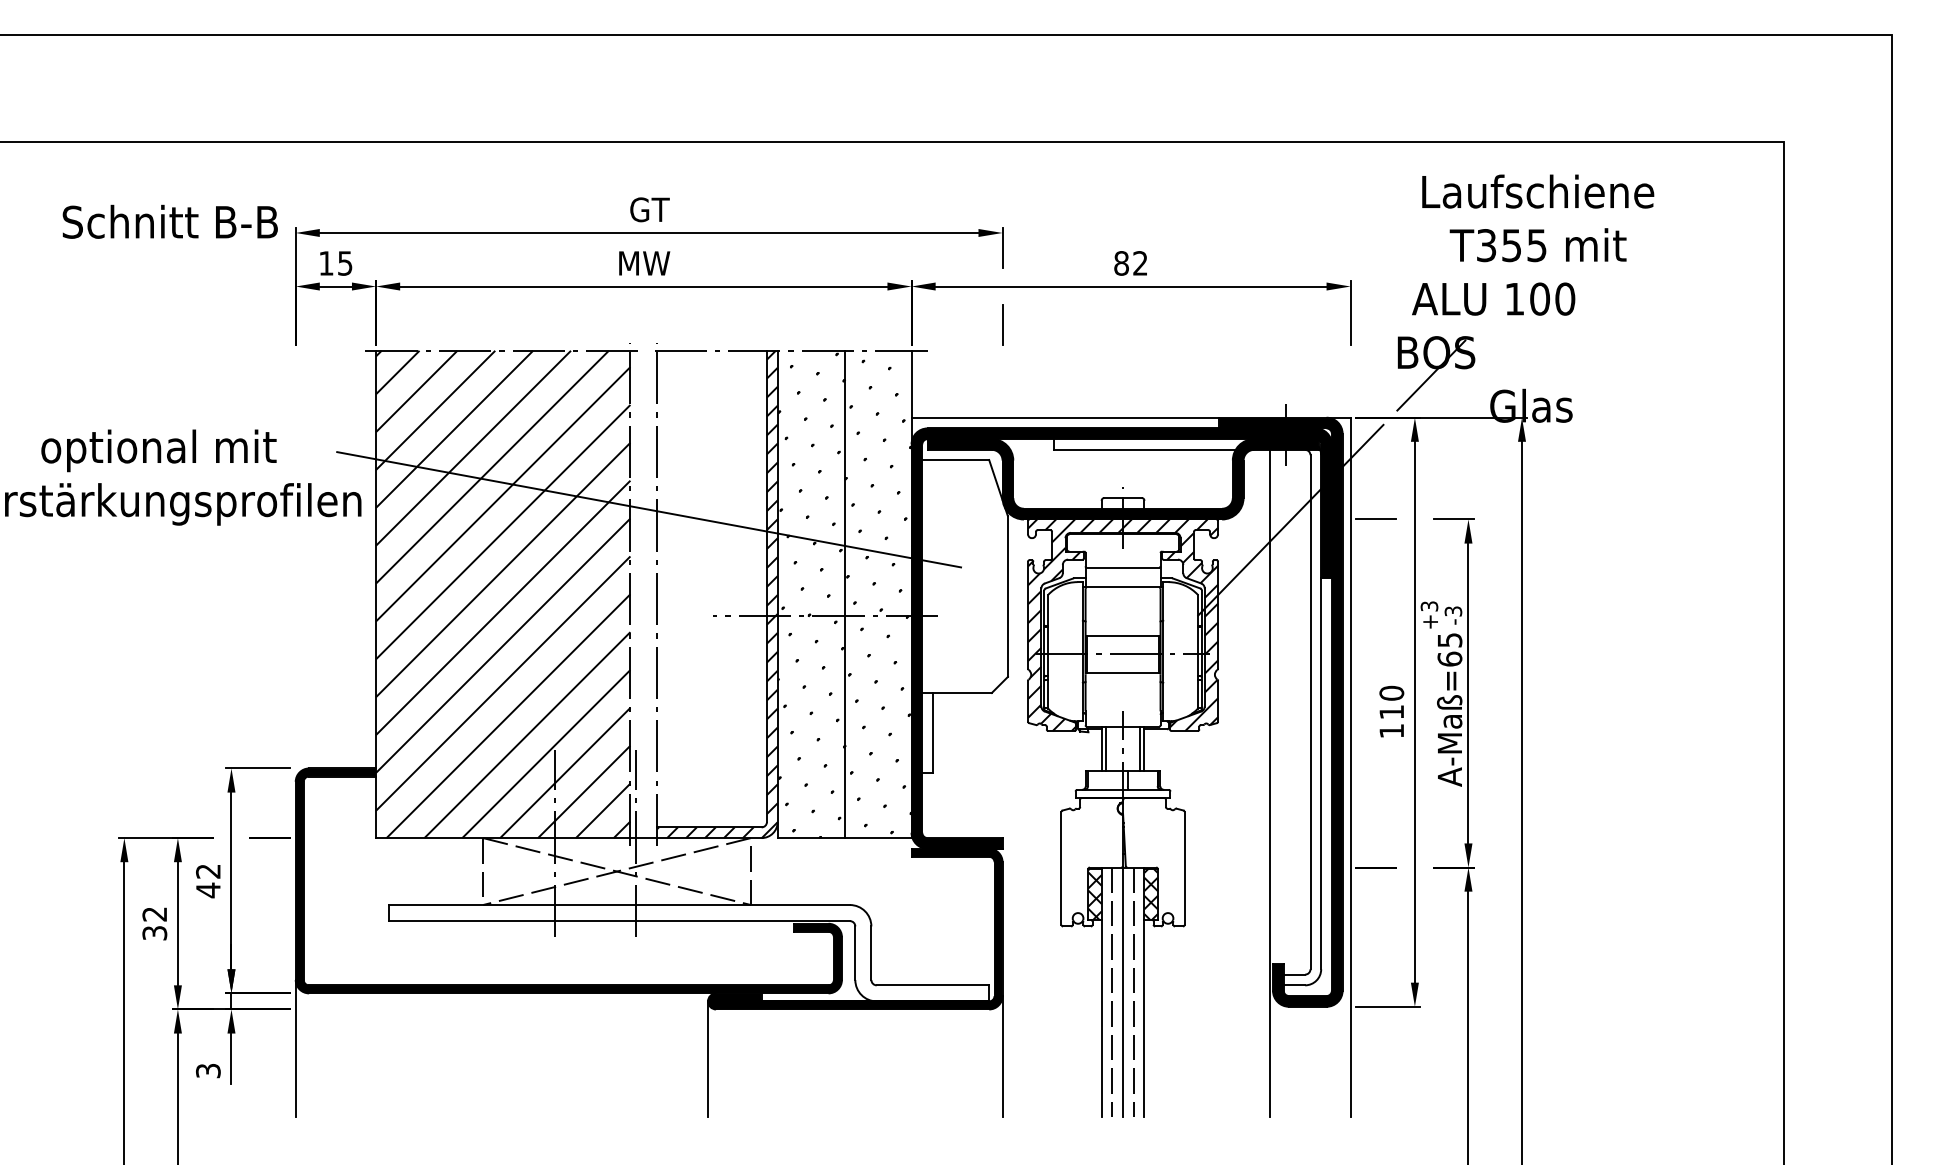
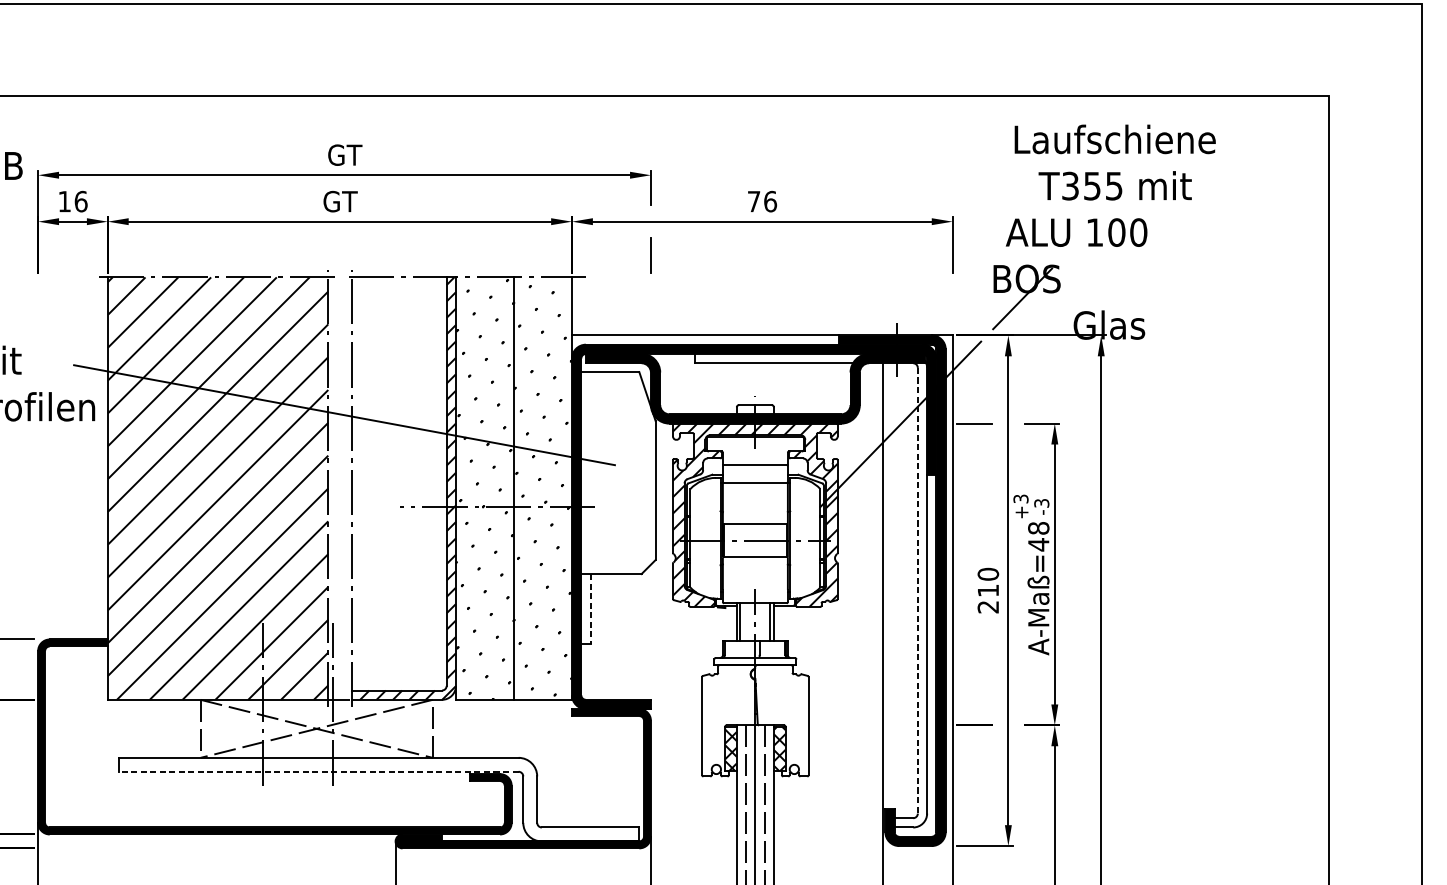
text: (345, 263) -> (81, 201), 15 -> 16
text: (644, 263) -> (340, 201), MW -> GT
text: (1131, 263) -> (762, 201), 82 -> 76
text: (1449, 649) -> (1038, 536), A-Maß=65 -> A-Maß=48
line: (1310, 712) -> (917, 590), solid -> dashed
text: (1391, 731) -> (988, 607), 110 -> 210
line: (932, 733) -> (590, 609), solid -> dashed
line: (619, 921) -> (318, 772), solid -> dashed

